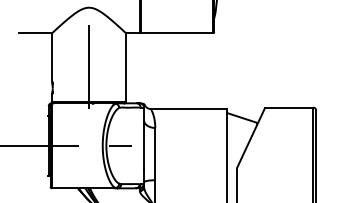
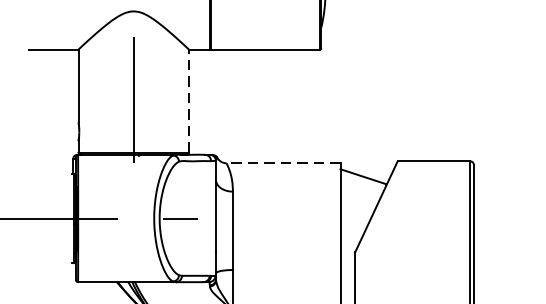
line: (125, 67) -> (188, 101), solid -> dashed
line: (189, 109) -> (284, 163), solid -> dashed

